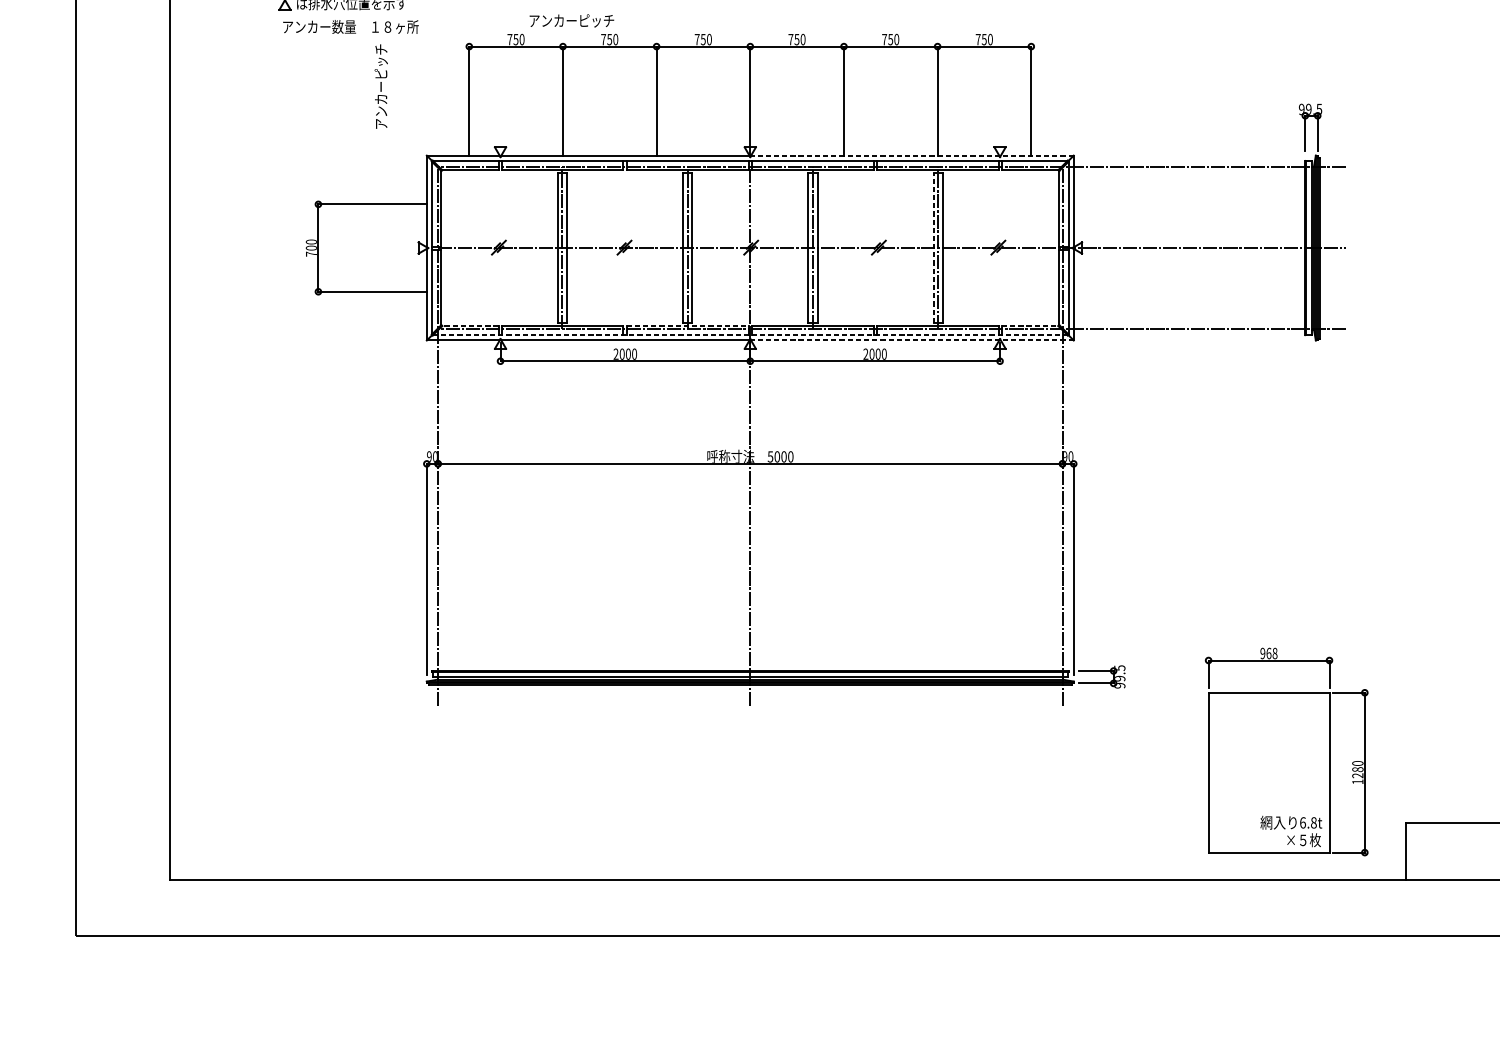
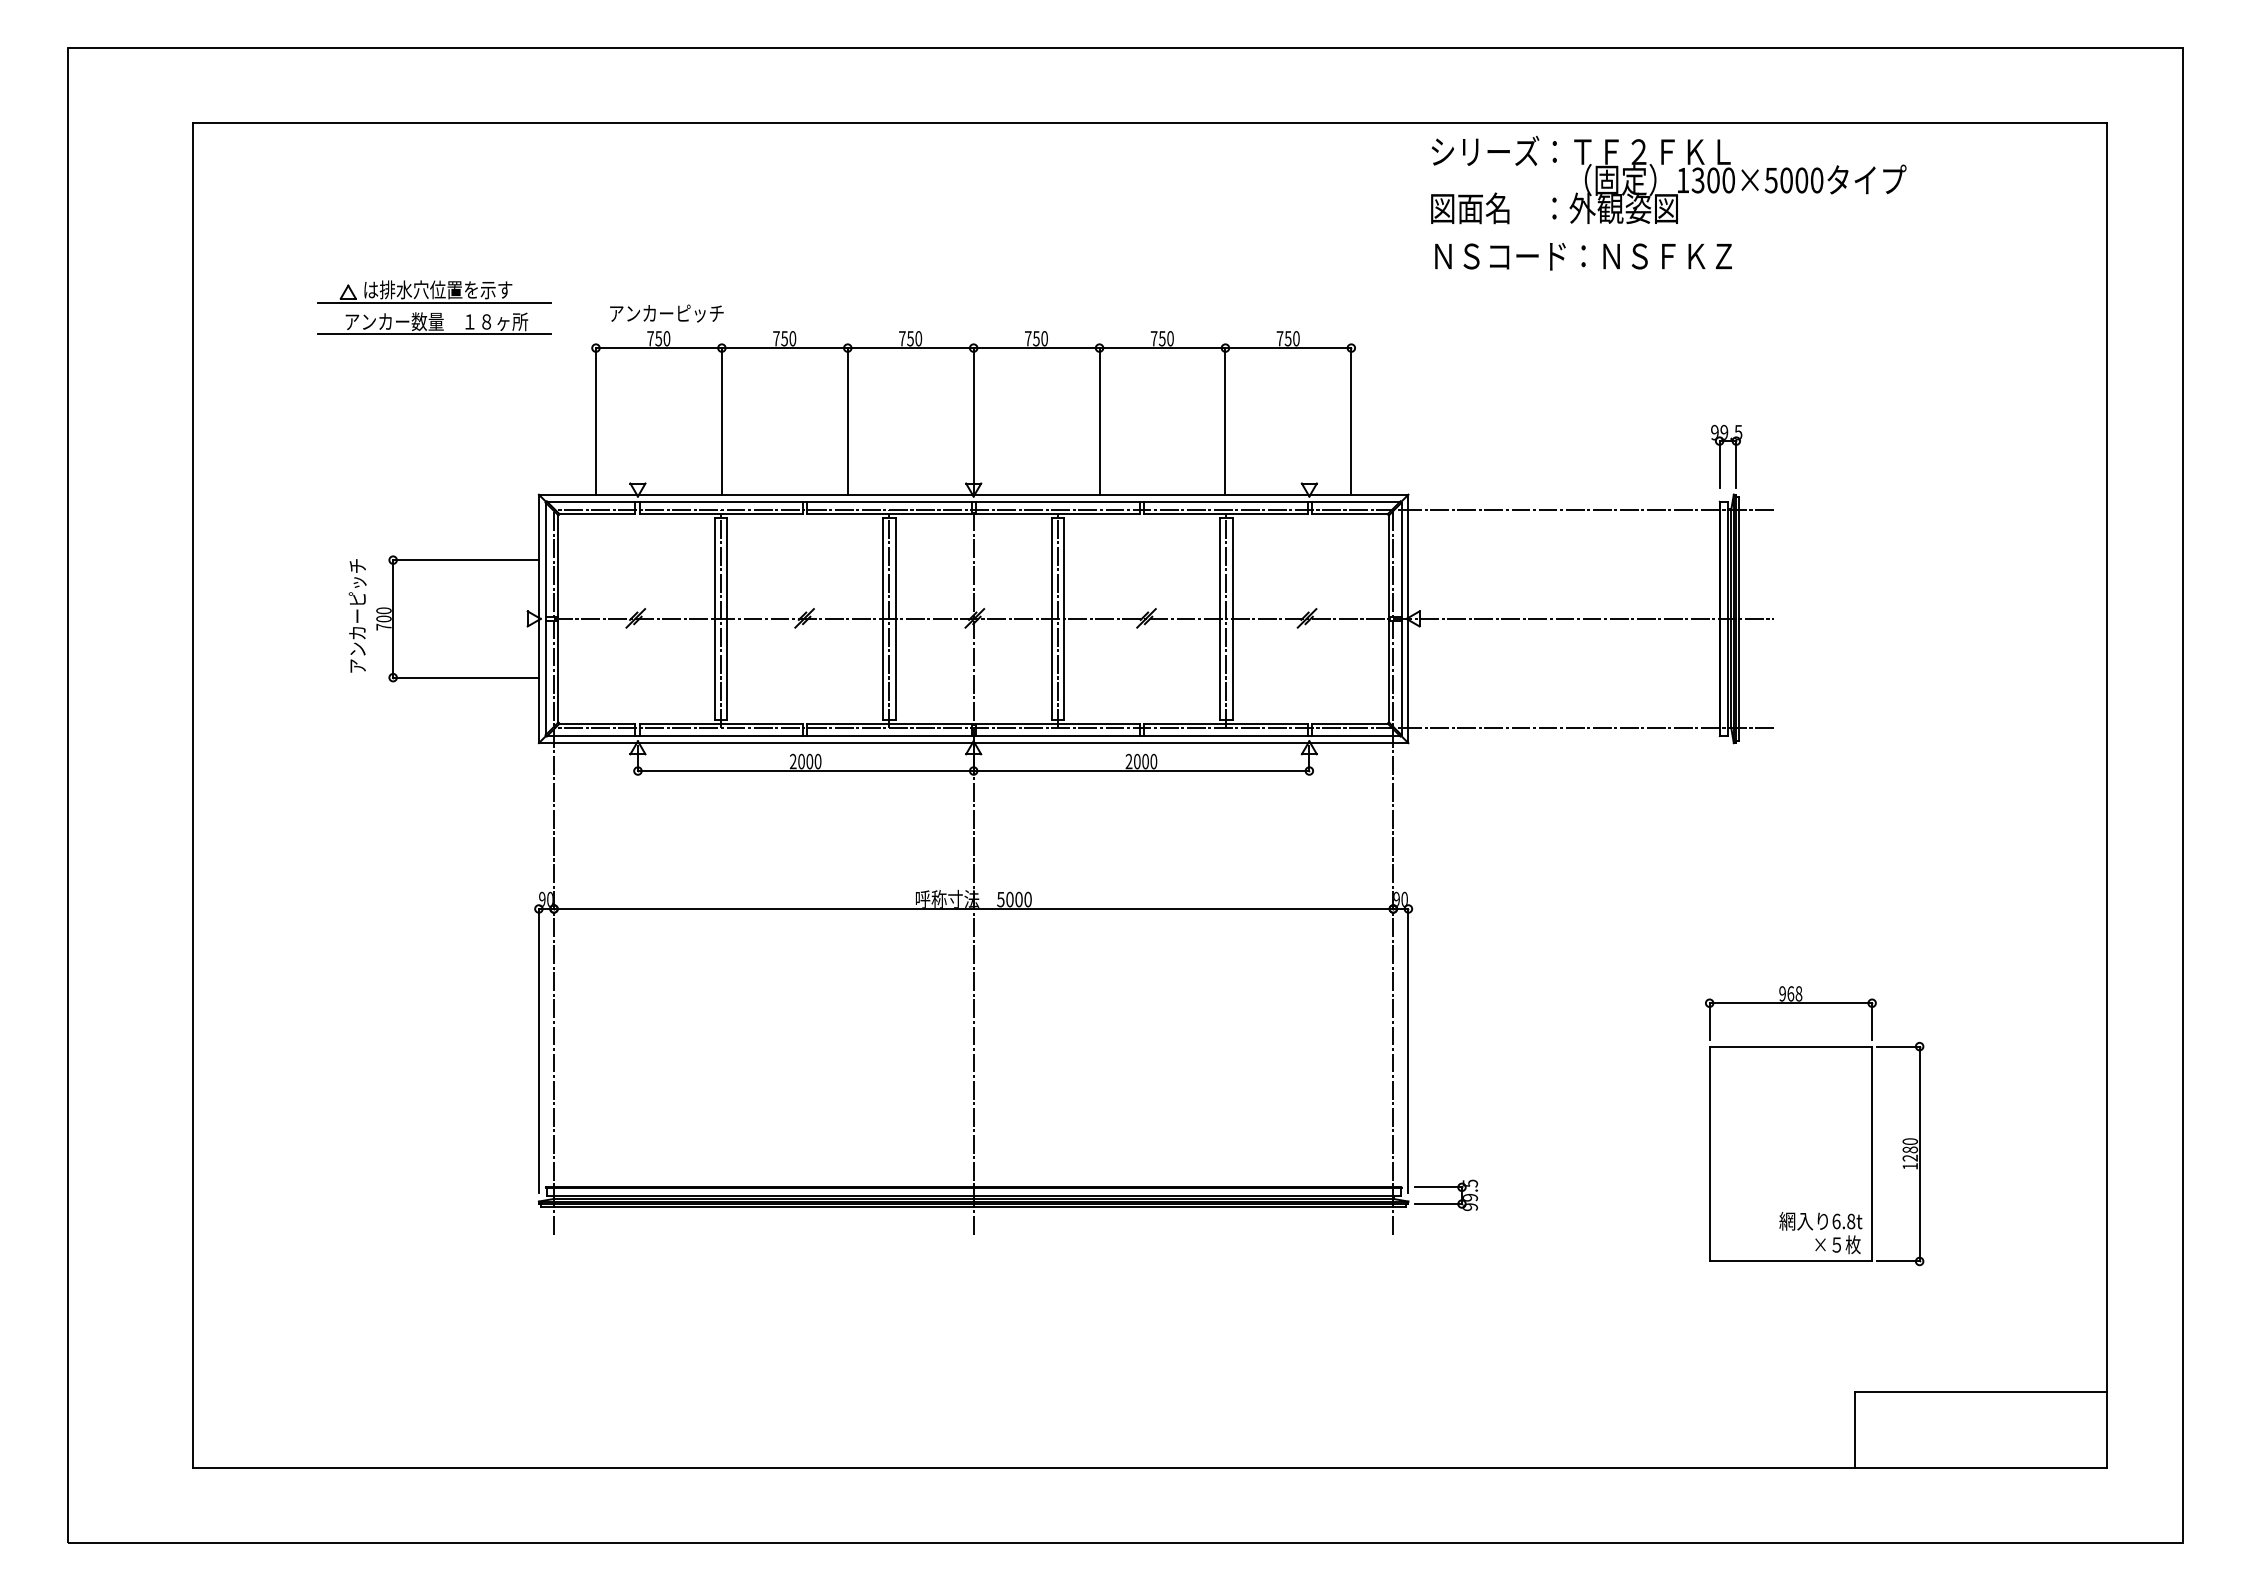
line: (348, 13) -> (433, 303), added
text: (571, 20) -> (666, 313), moved
line: (348, 36) -> (433, 334), added
text: (381, 86) -> (357, 615), moved
line: (911, 155) -> (1190, 494), dashed -> solid
line: (933, 247) -> (1219, 618), dashed -> solid
line: (470, 325) -> (597, 723), dashed -> solid
line: (687, 325) -> (889, 723), dashed -> solid
line: (1029, 325) -> (1349, 723), dashed -> solid
line: (750, 335) -> (973, 736), dashed -> solid
line: (911, 340) -> (1190, 743), dashed -> solid
part: (1286, 752) -> (1814, 1126), moved

